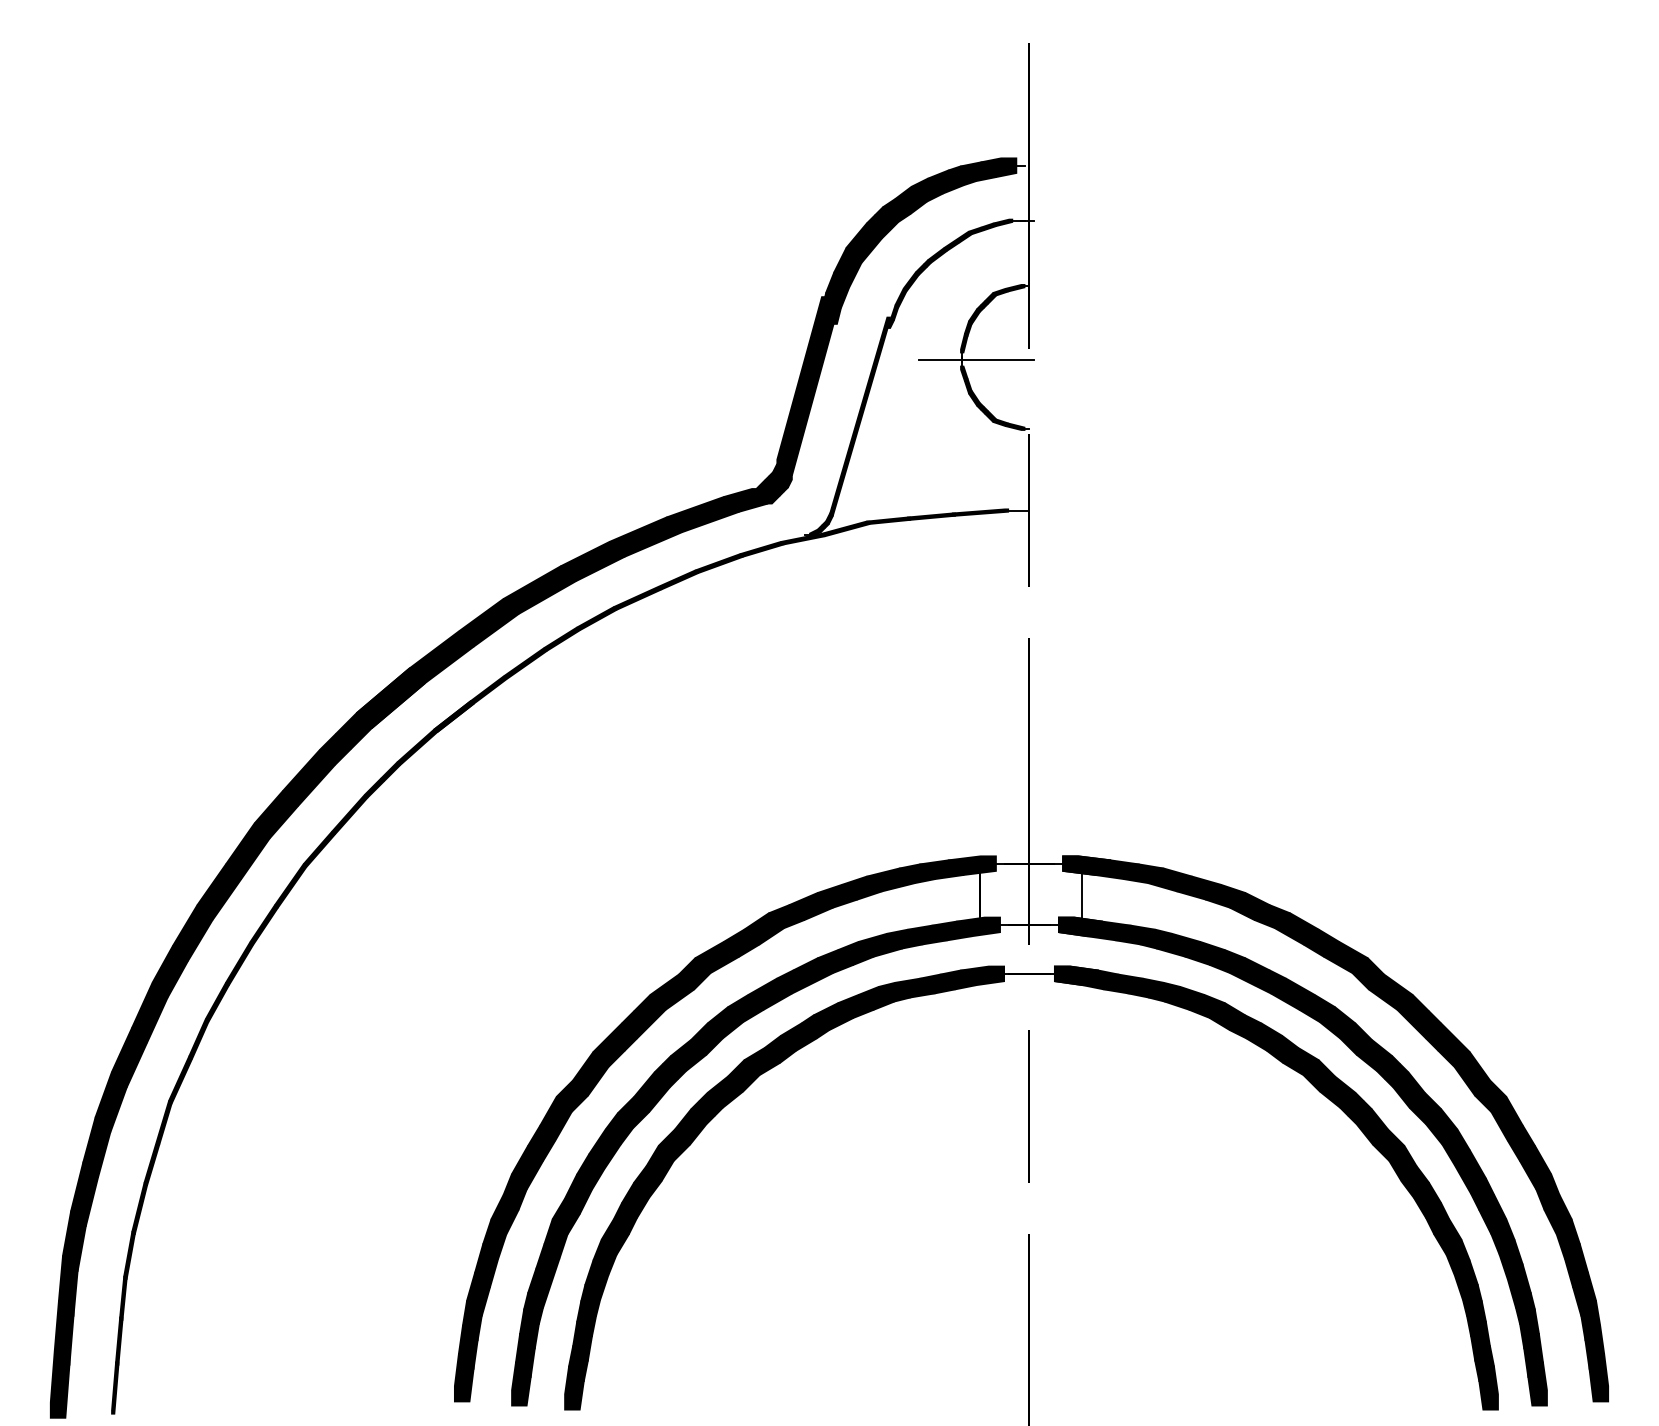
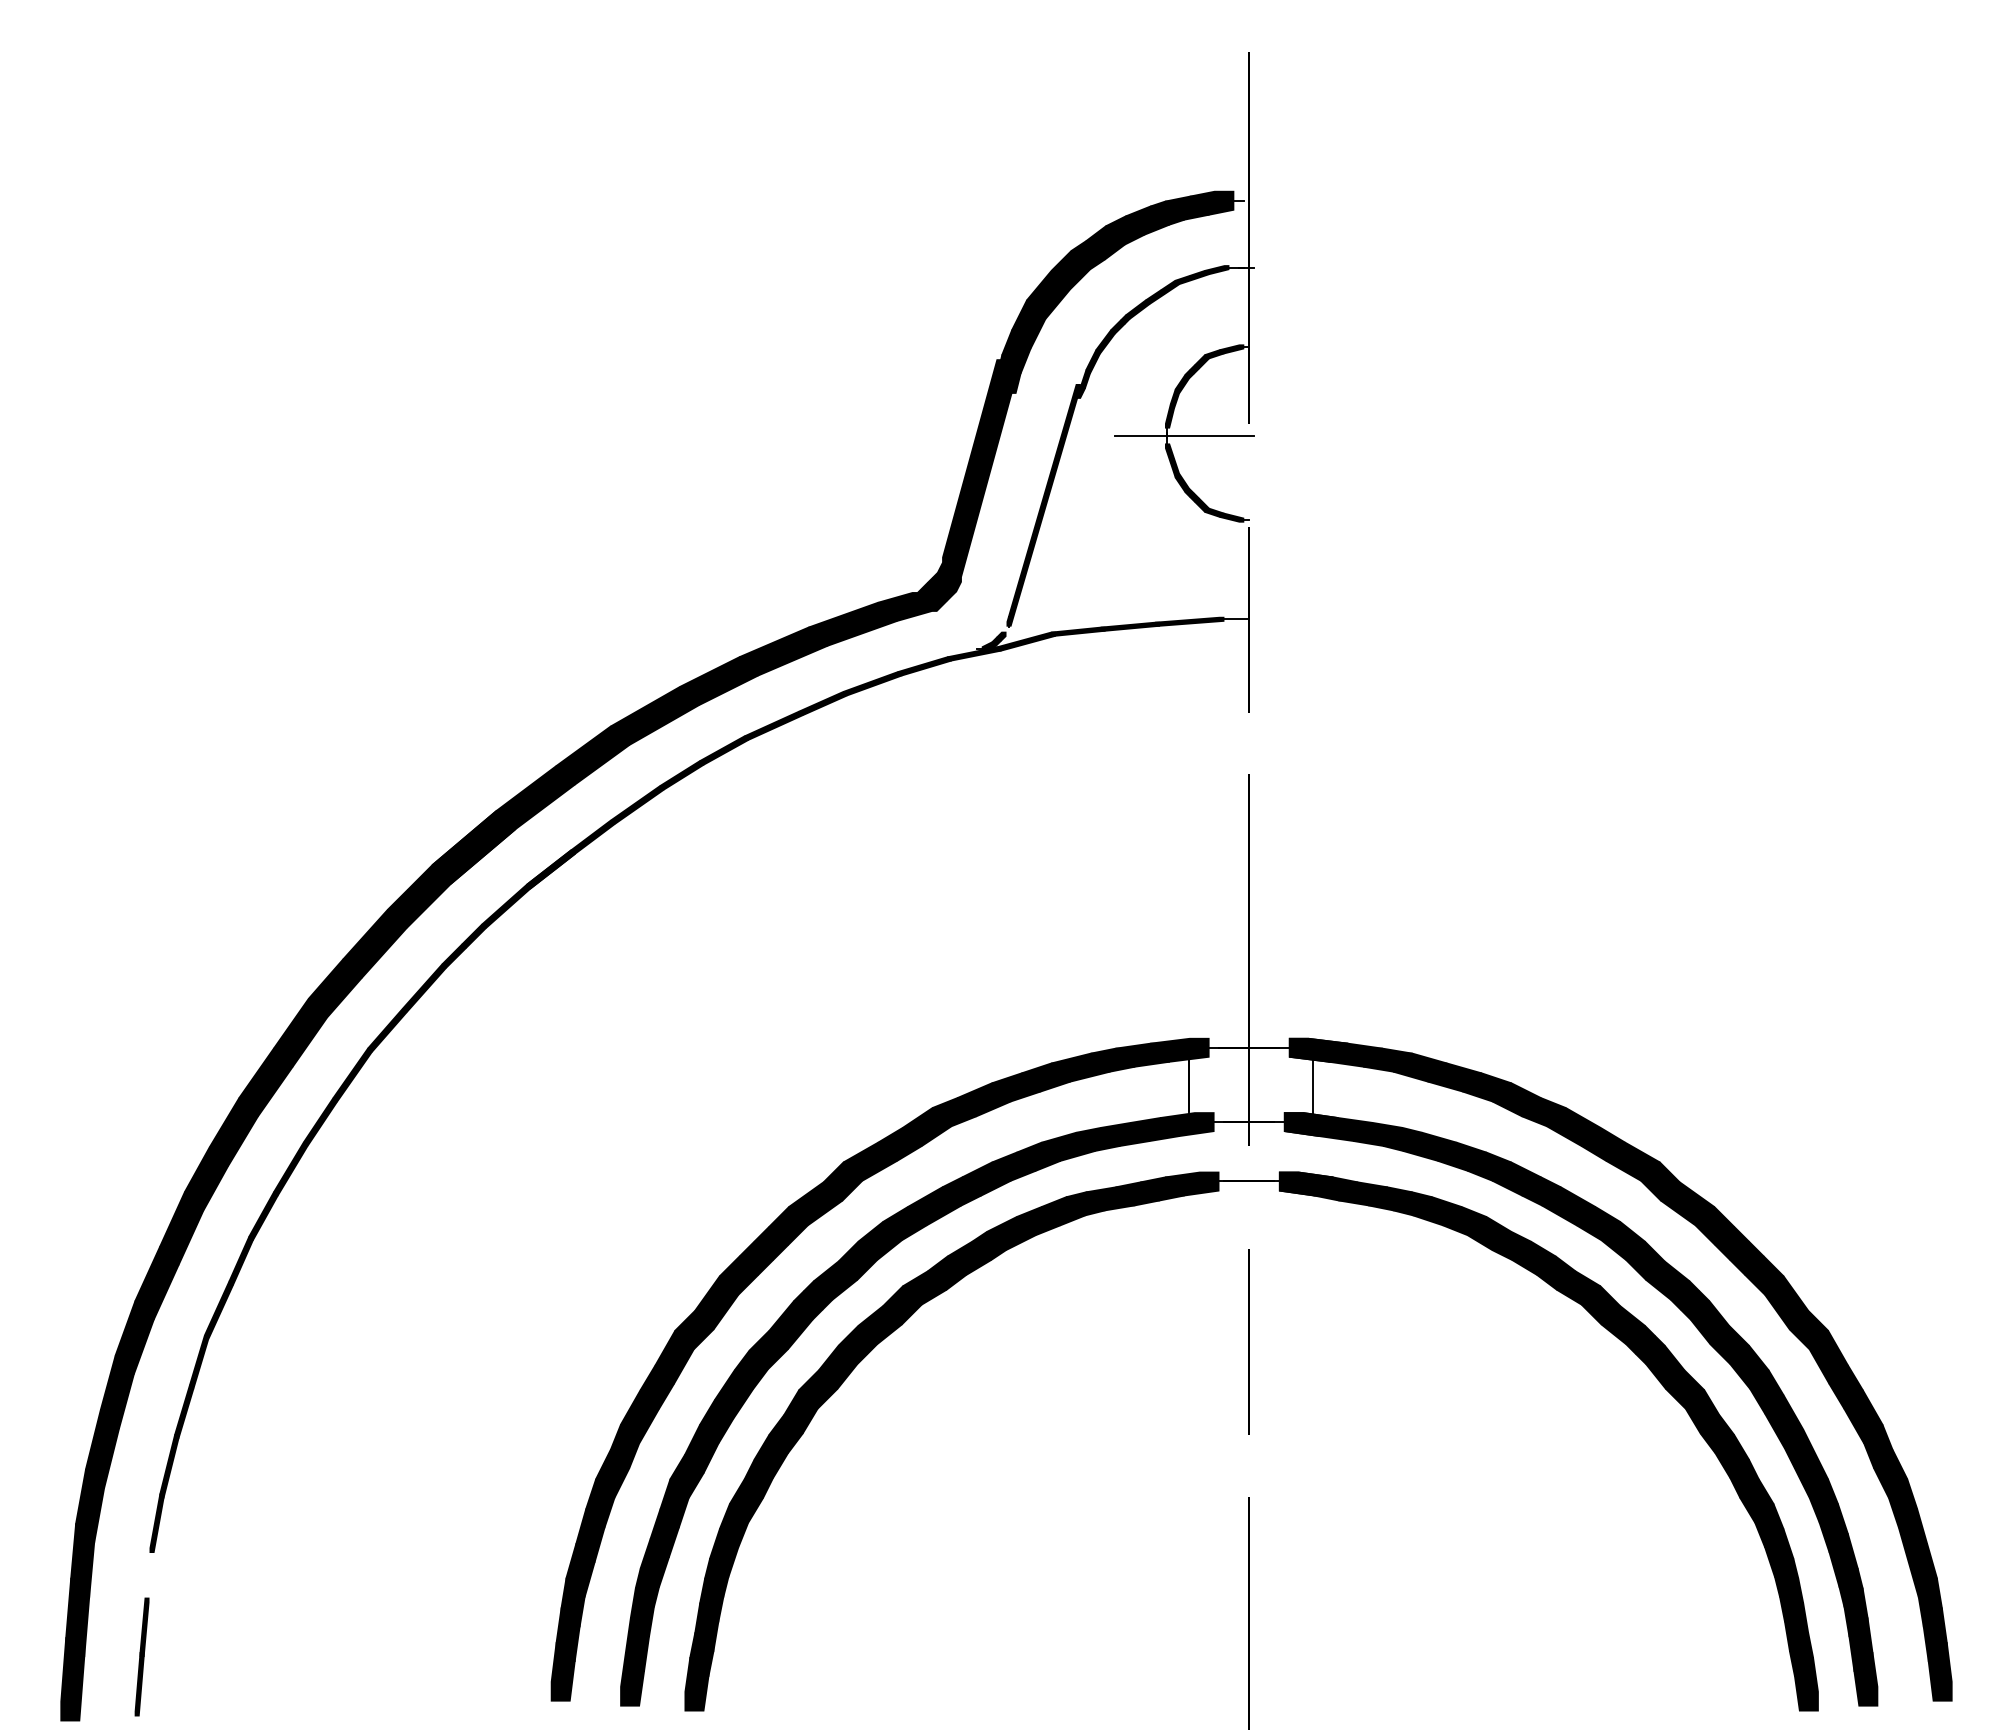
fill: (829, 518) -> (1006, 628), removed
fill: (123, 1298) -> (149, 1575), removed

